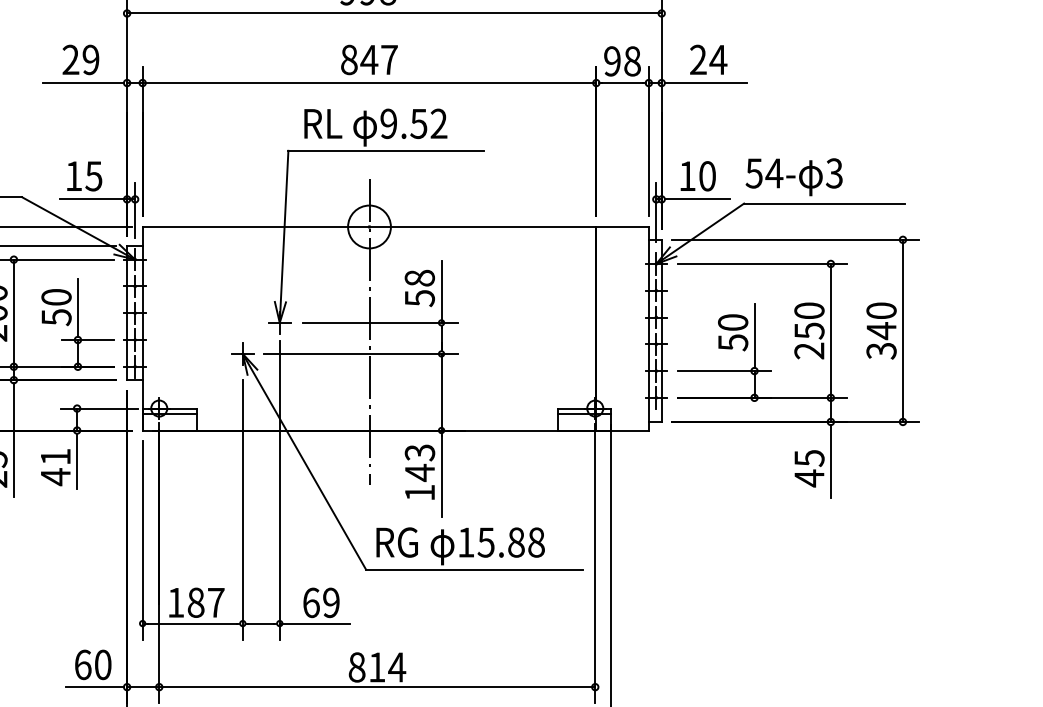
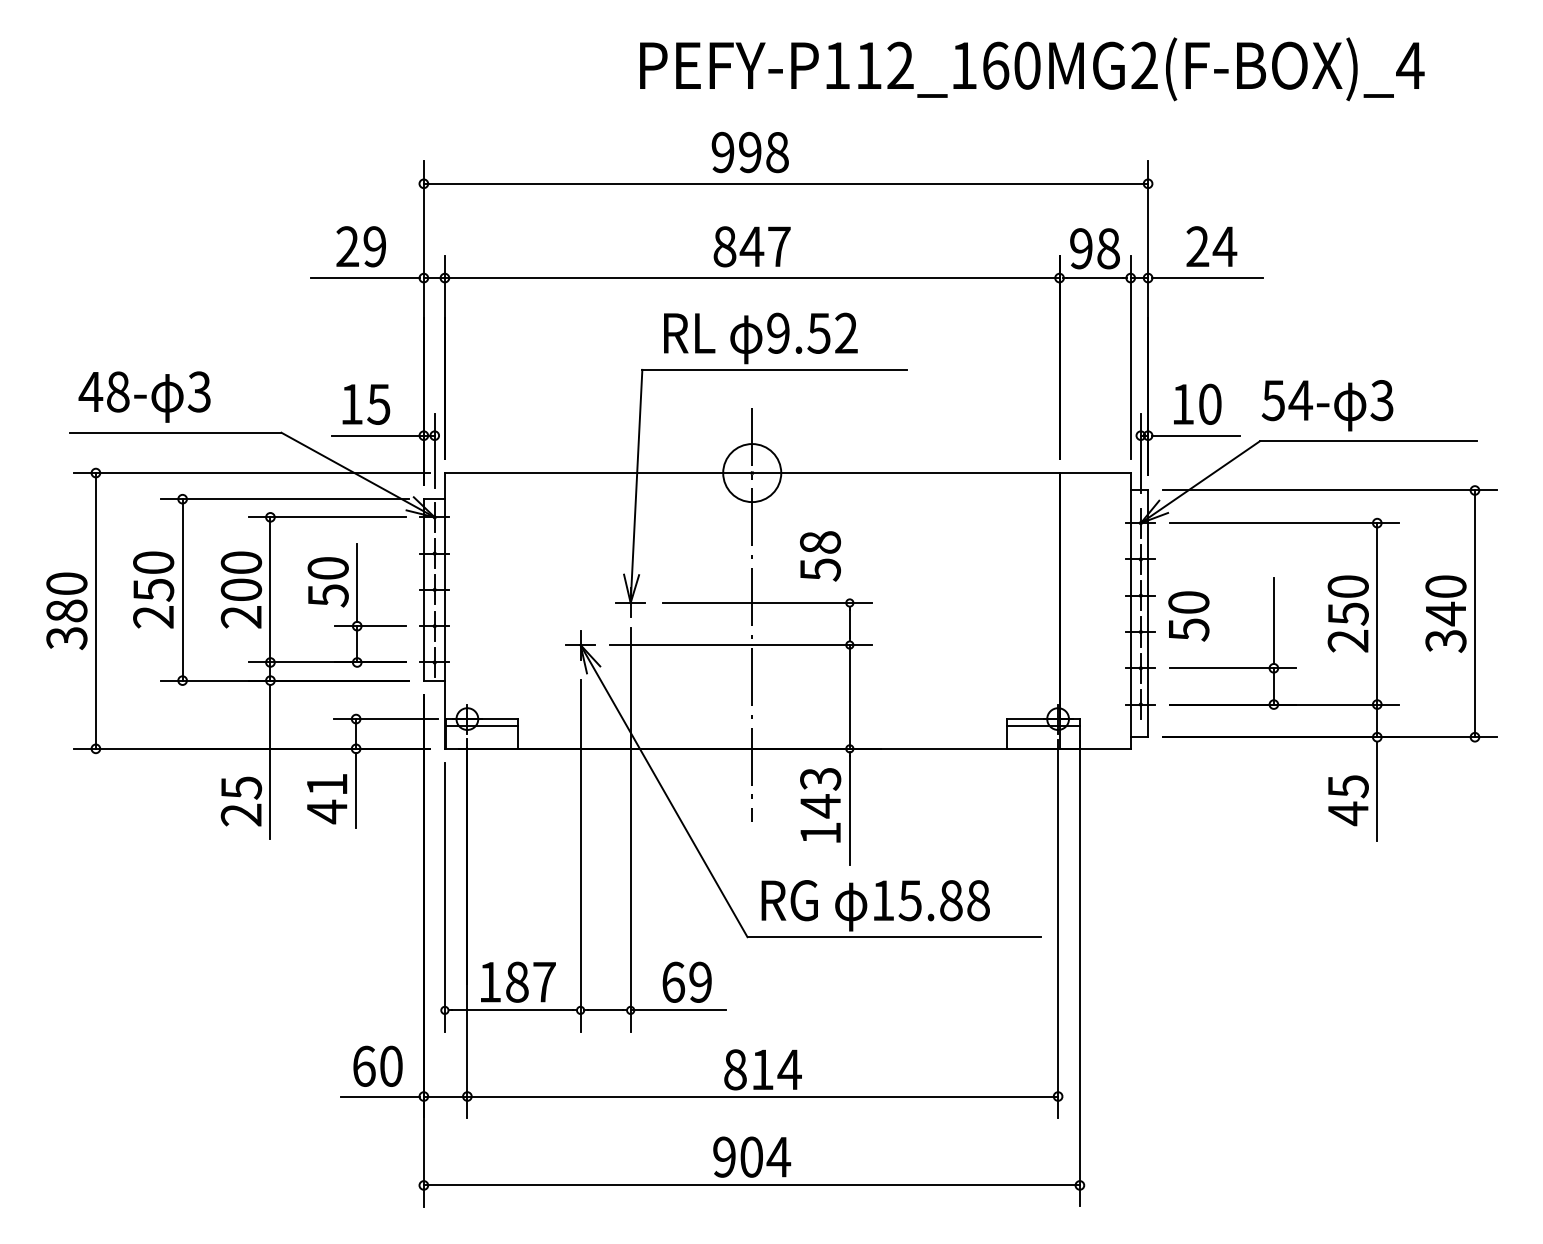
line: (441, 291) -> (849, 560), removed
text: (732, 332) -> (1188, 616), moved

